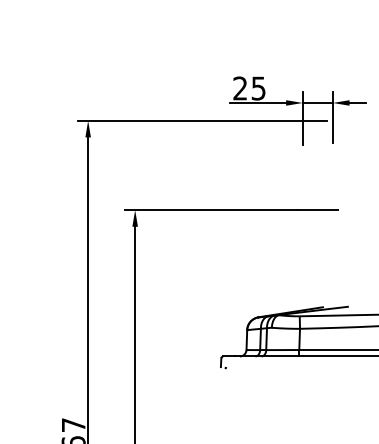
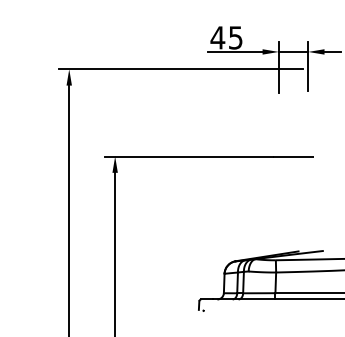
text: (239, 88) -> (217, 37), 25 -> 45

